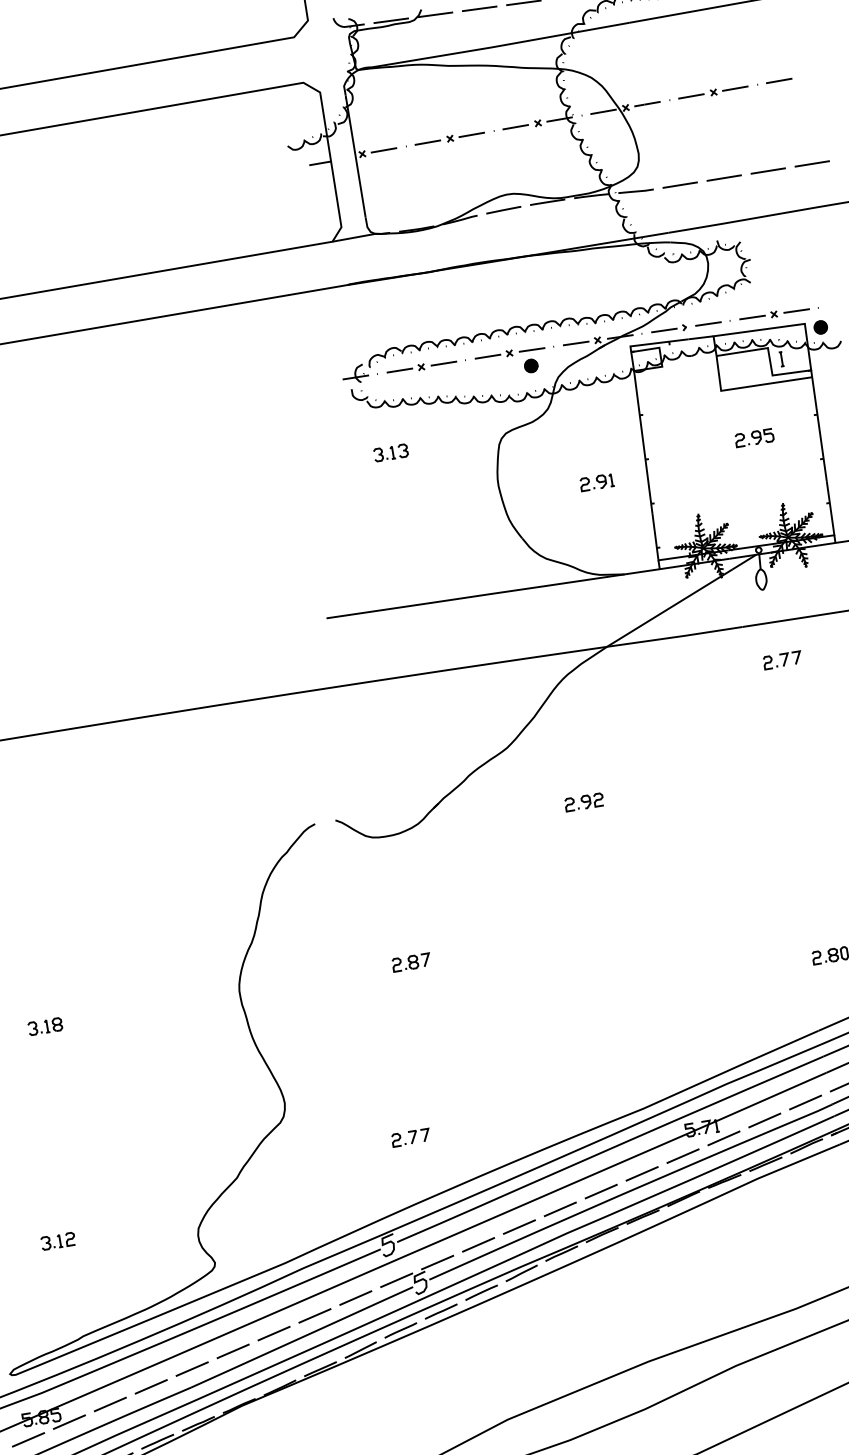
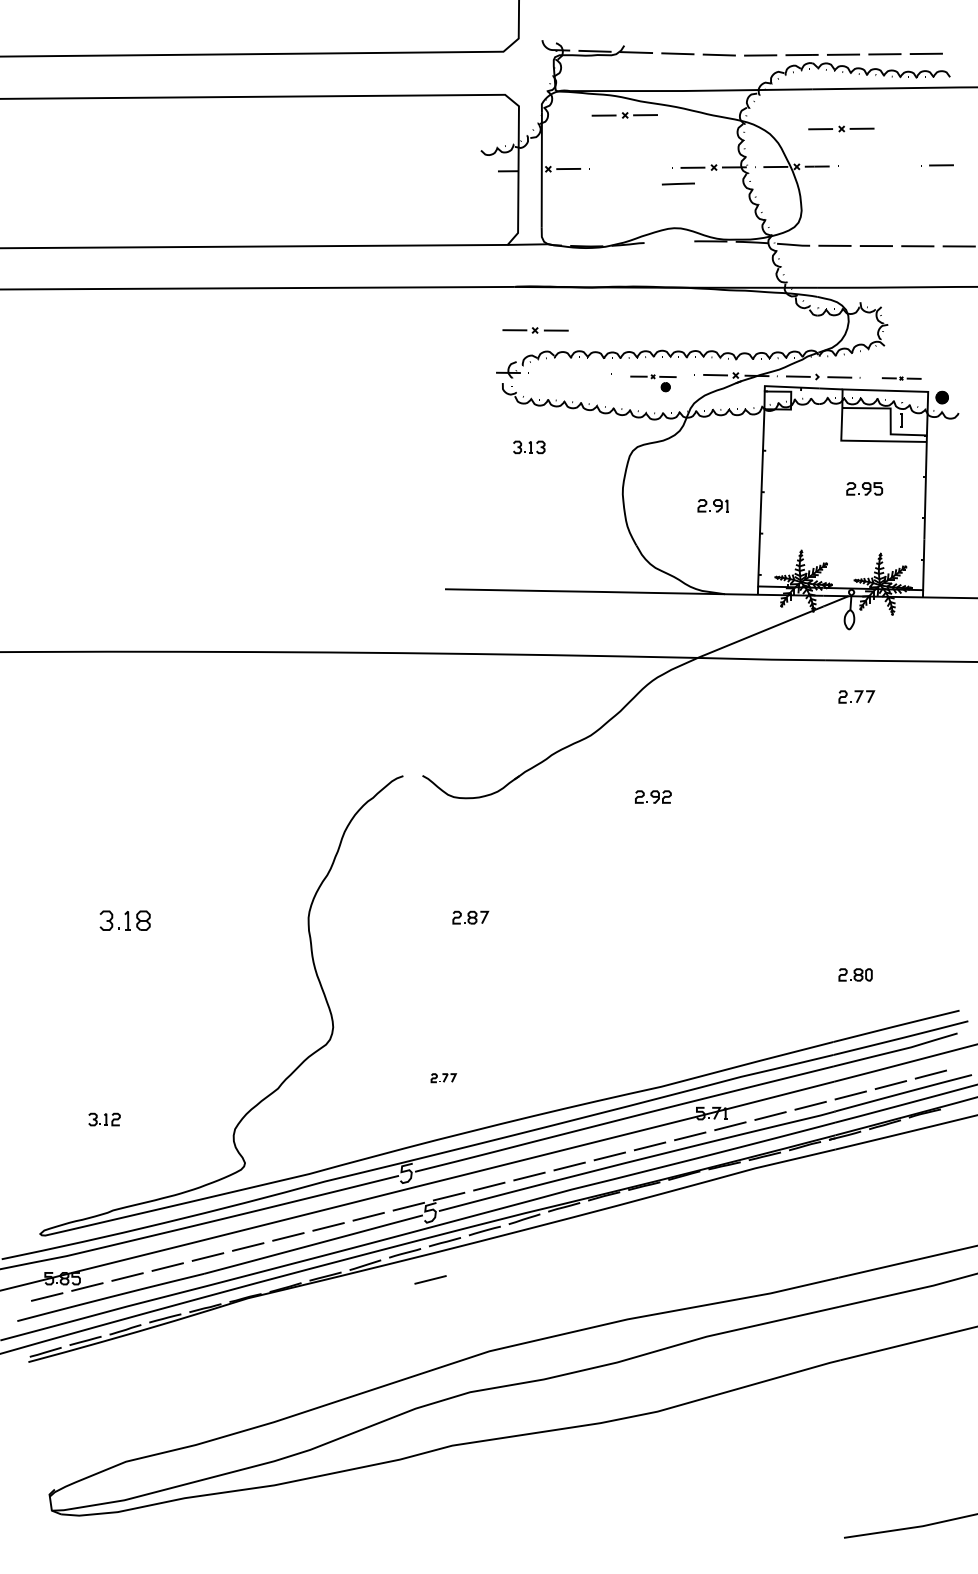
part: (713, 92) -> (841, 128), moved
part: (449, 138) -> (624, 115), moved
line: (502, 209) -> (677, 183), moved
part: (774, 314) -> (901, 378), size x0.6
part: (511, 362) -> (653, 382), size x0.7
part: (421, 367) -> (535, 330), moved
part: (45, 1026) -> (125, 920), size x1.6
part: (410, 1137) -> (443, 1077), size x0.7
line: (432, 1353) -> (430, 1279), added

